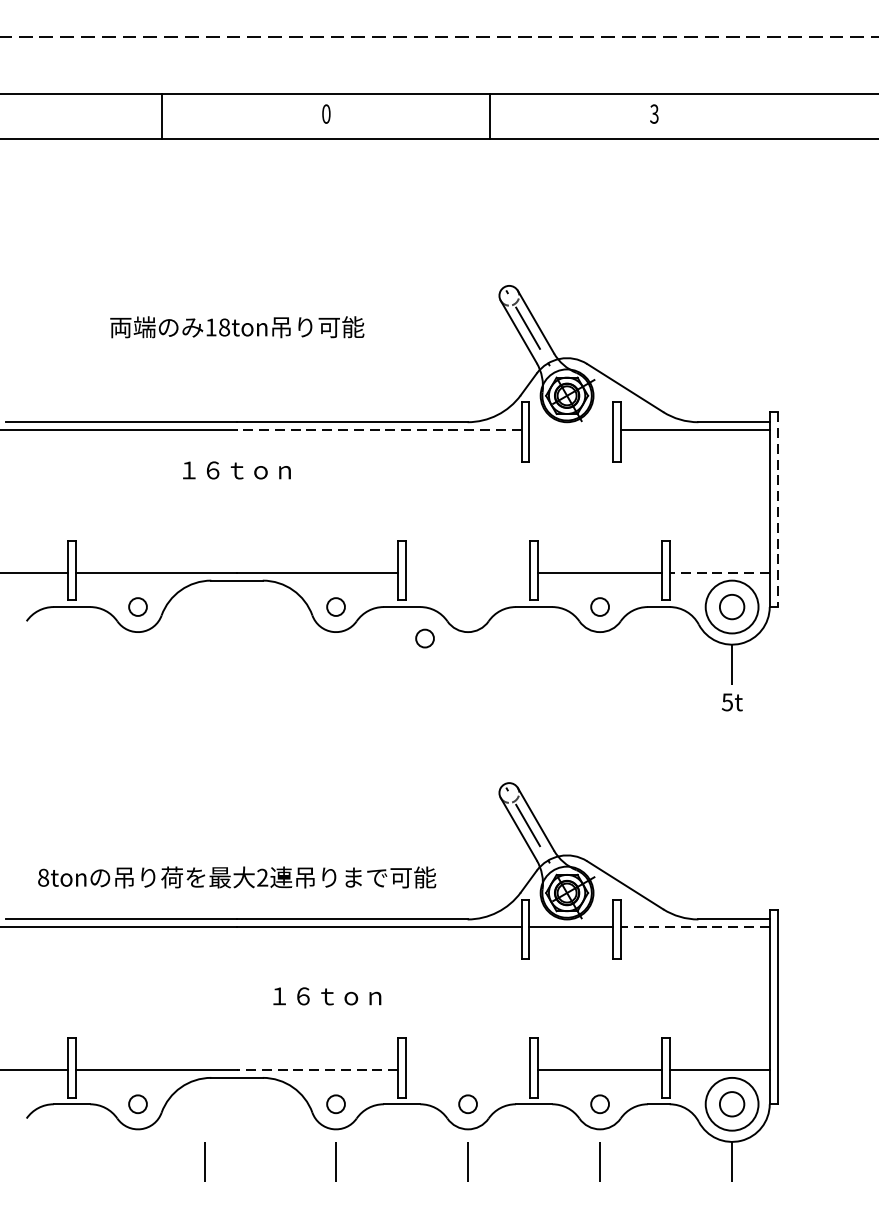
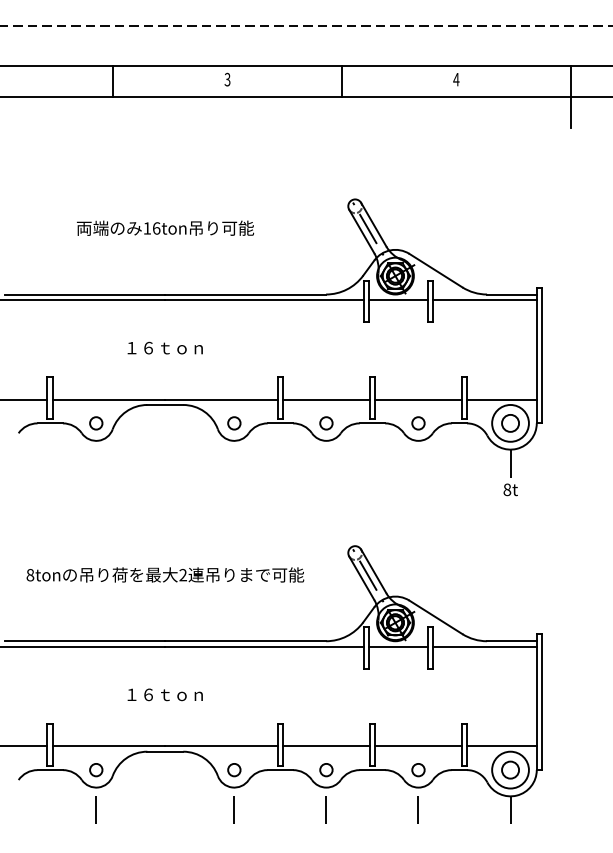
text: (326, 113) -> (227, 79), 0 -> 3
text: (654, 113) -> (456, 79), 3 -> 4
line: (818, 138) -> (570, 96), added
text: (224, 327) -> (156, 228), 18ton -> 16ton
line: (379, 429) -> (264, 299), dashed -> solid
line: (571, 429) -> (398, 299), added
text: (235, 469) -> (164, 347), moved
line: (777, 509) -> (542, 355), dashed -> solid
line: (468, 572) -> (326, 399), added
line: (720, 572) -> (502, 399), dashed -> solid
circle: (425, 638) -> (326, 423), moved
text: (727, 701) -> (507, 489), 5t -> 8t
text: (237, 876) -> (165, 574), moved
line: (696, 927) -> (485, 646), dashed -> solid
text: (326, 995) -> (164, 694), moved
line: (316, 1070) -> (220, 746), dashed -> solid
line: (468, 1070) -> (326, 746), added
line: (204, 1160) -> (95, 809), moved

